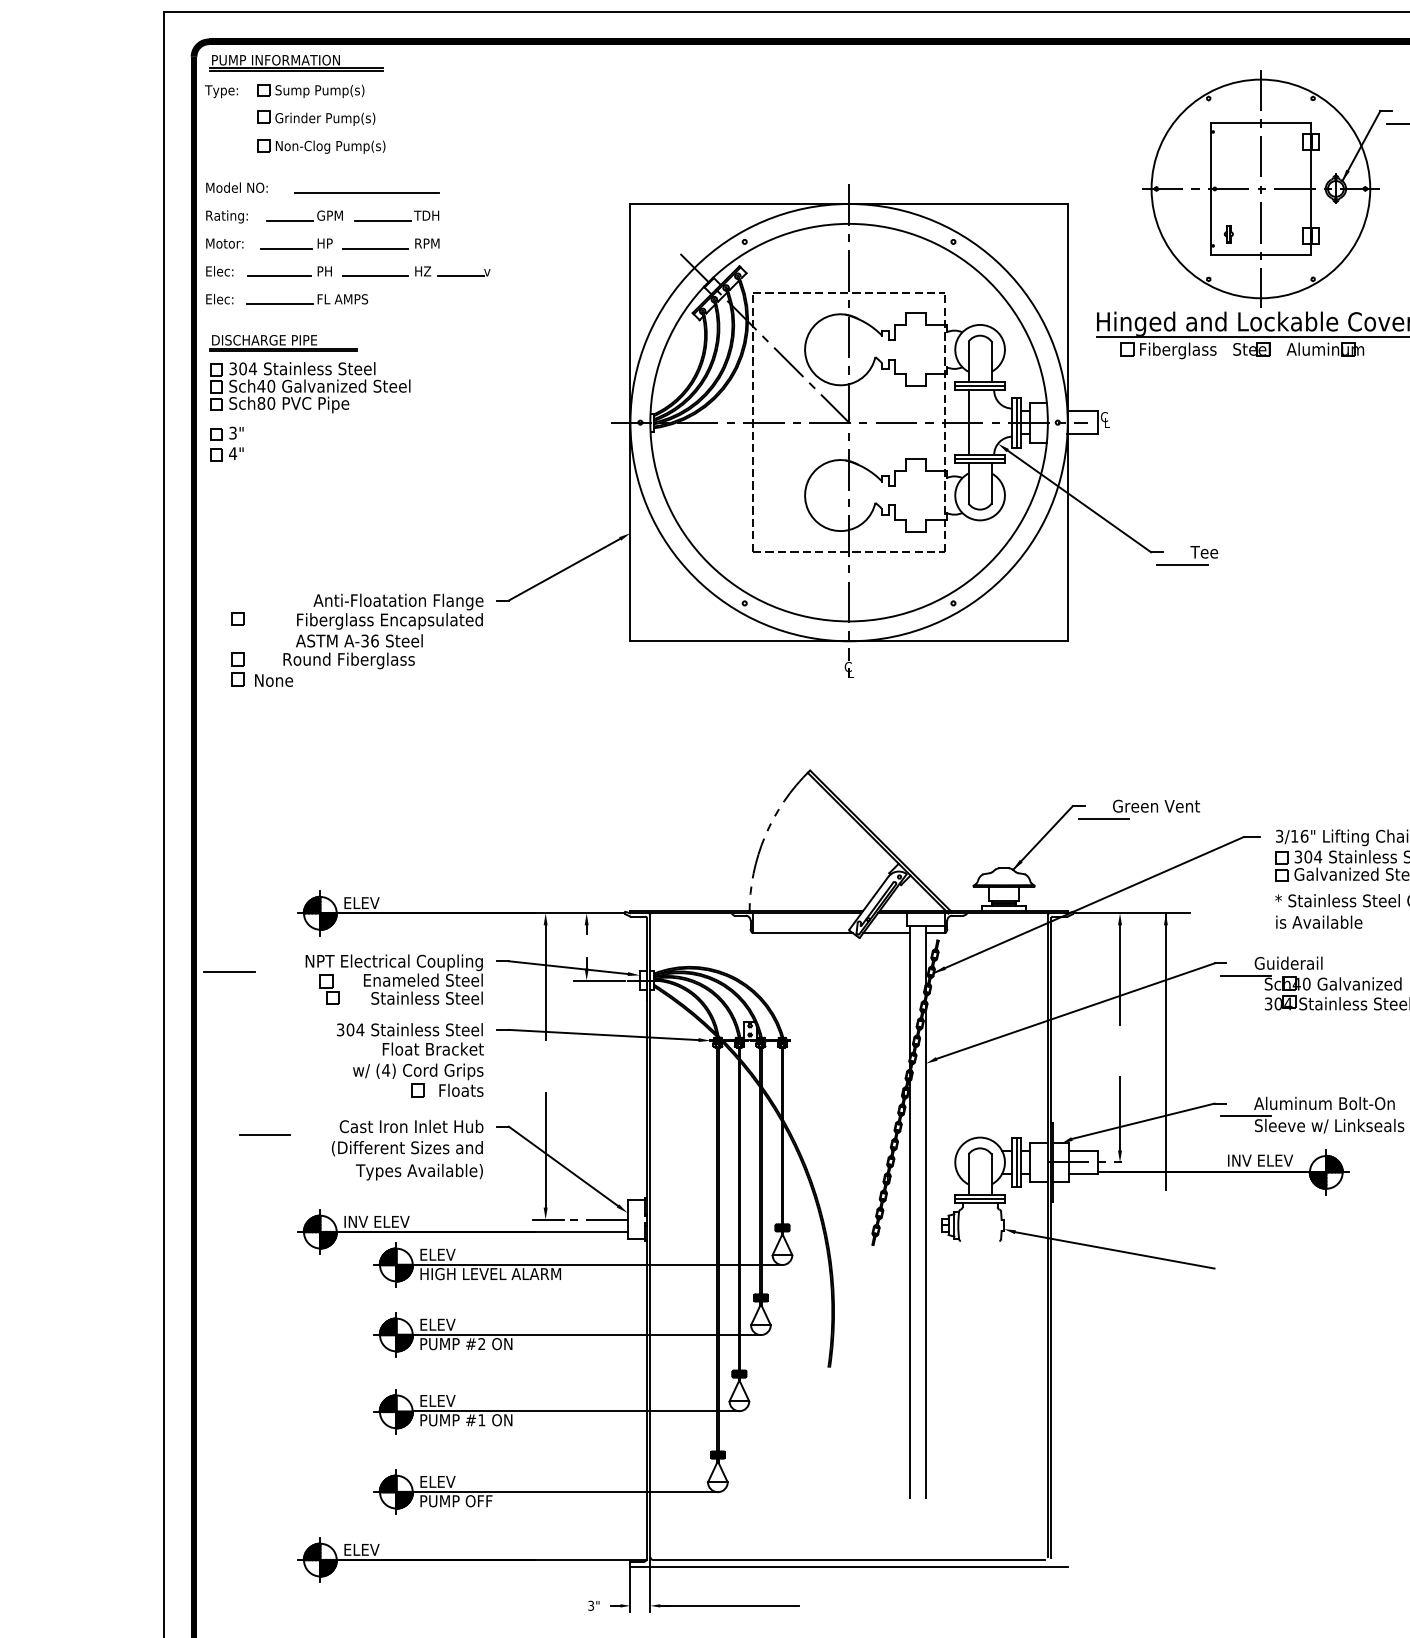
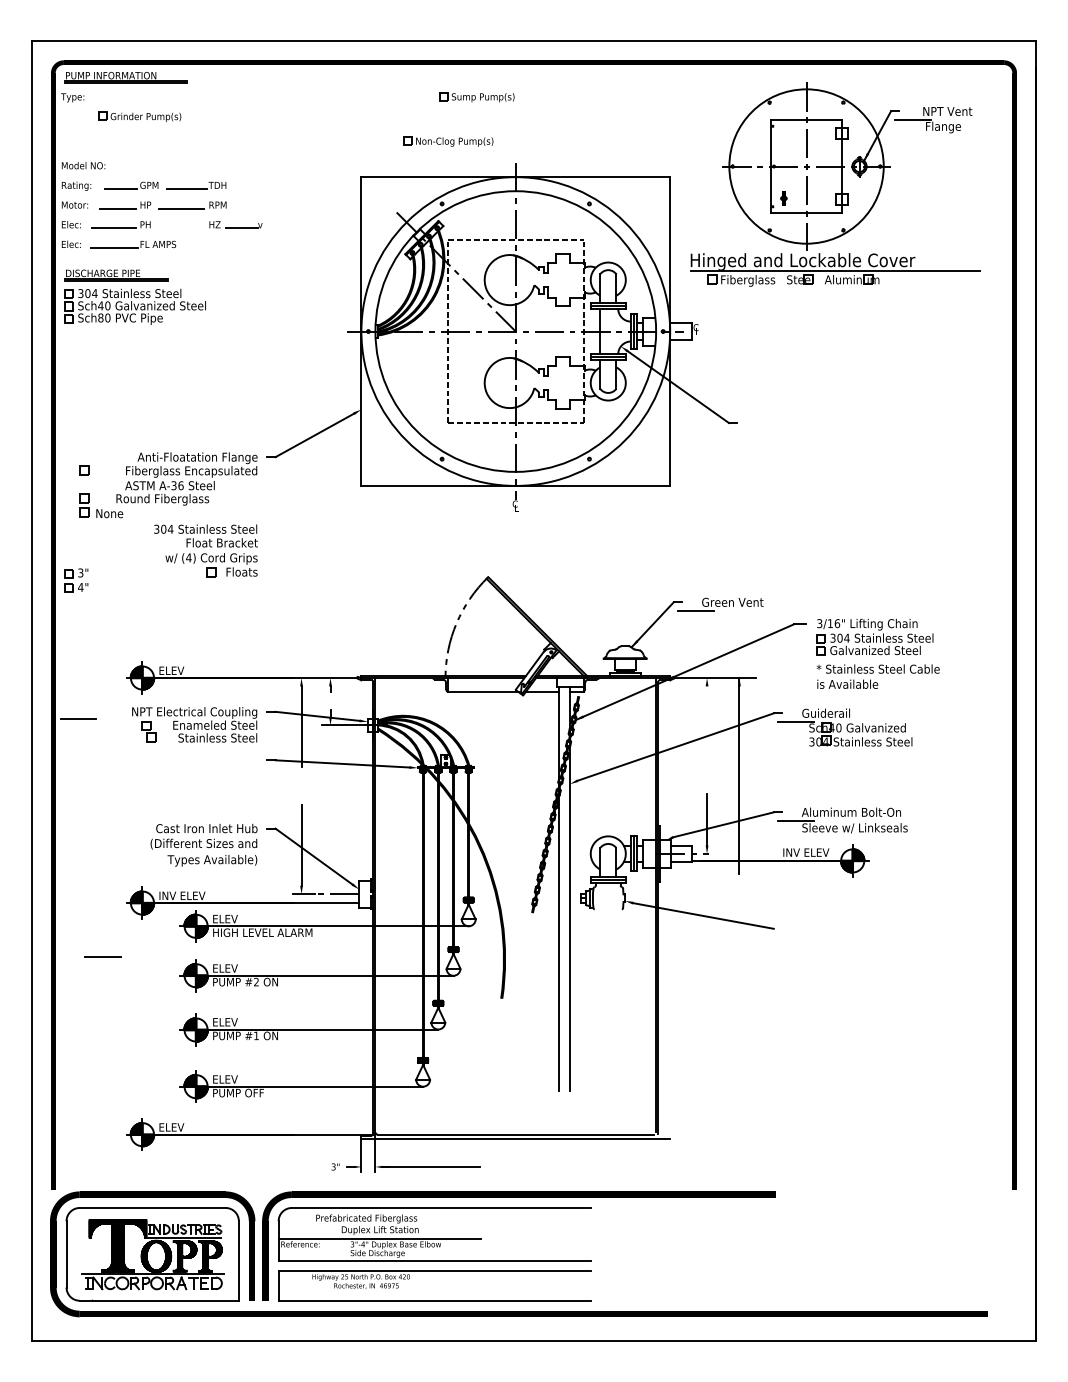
part: (310, 91) -> (476, 97), moved
part: (321, 146) -> (448, 141), moved
line: (367, 193) -> (175, 169), removed
line: (375, 276) -> (181, 228), removed
part: (226, 443) -> (76, 580), moved
part: (1187, 555) -> (754, 425), removed
line: (1120, 974) -> (707, 721), removed
part: (409, 1059) -> (205, 550), moved
line: (263, 1134) -> (102, 956), moved

